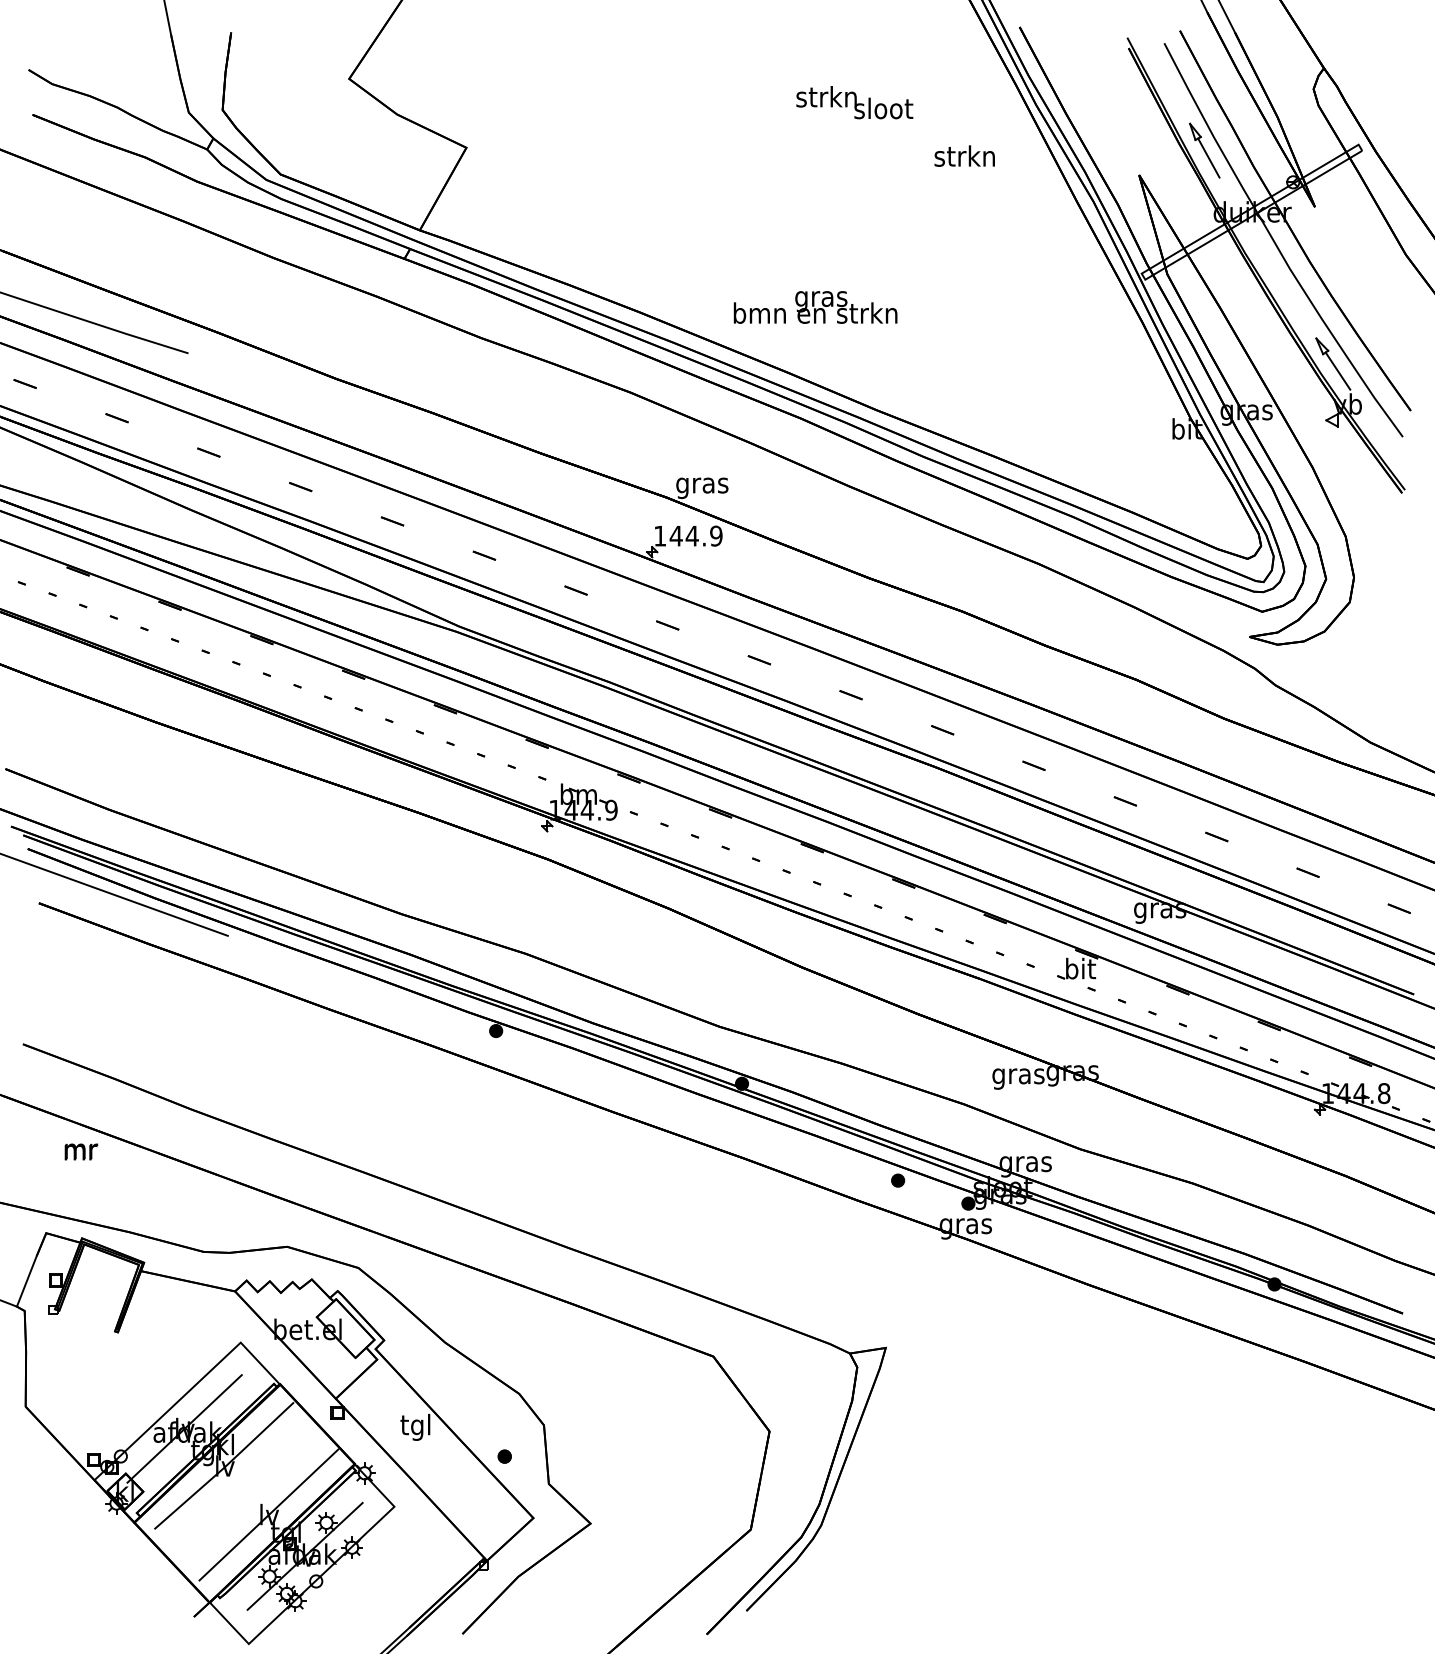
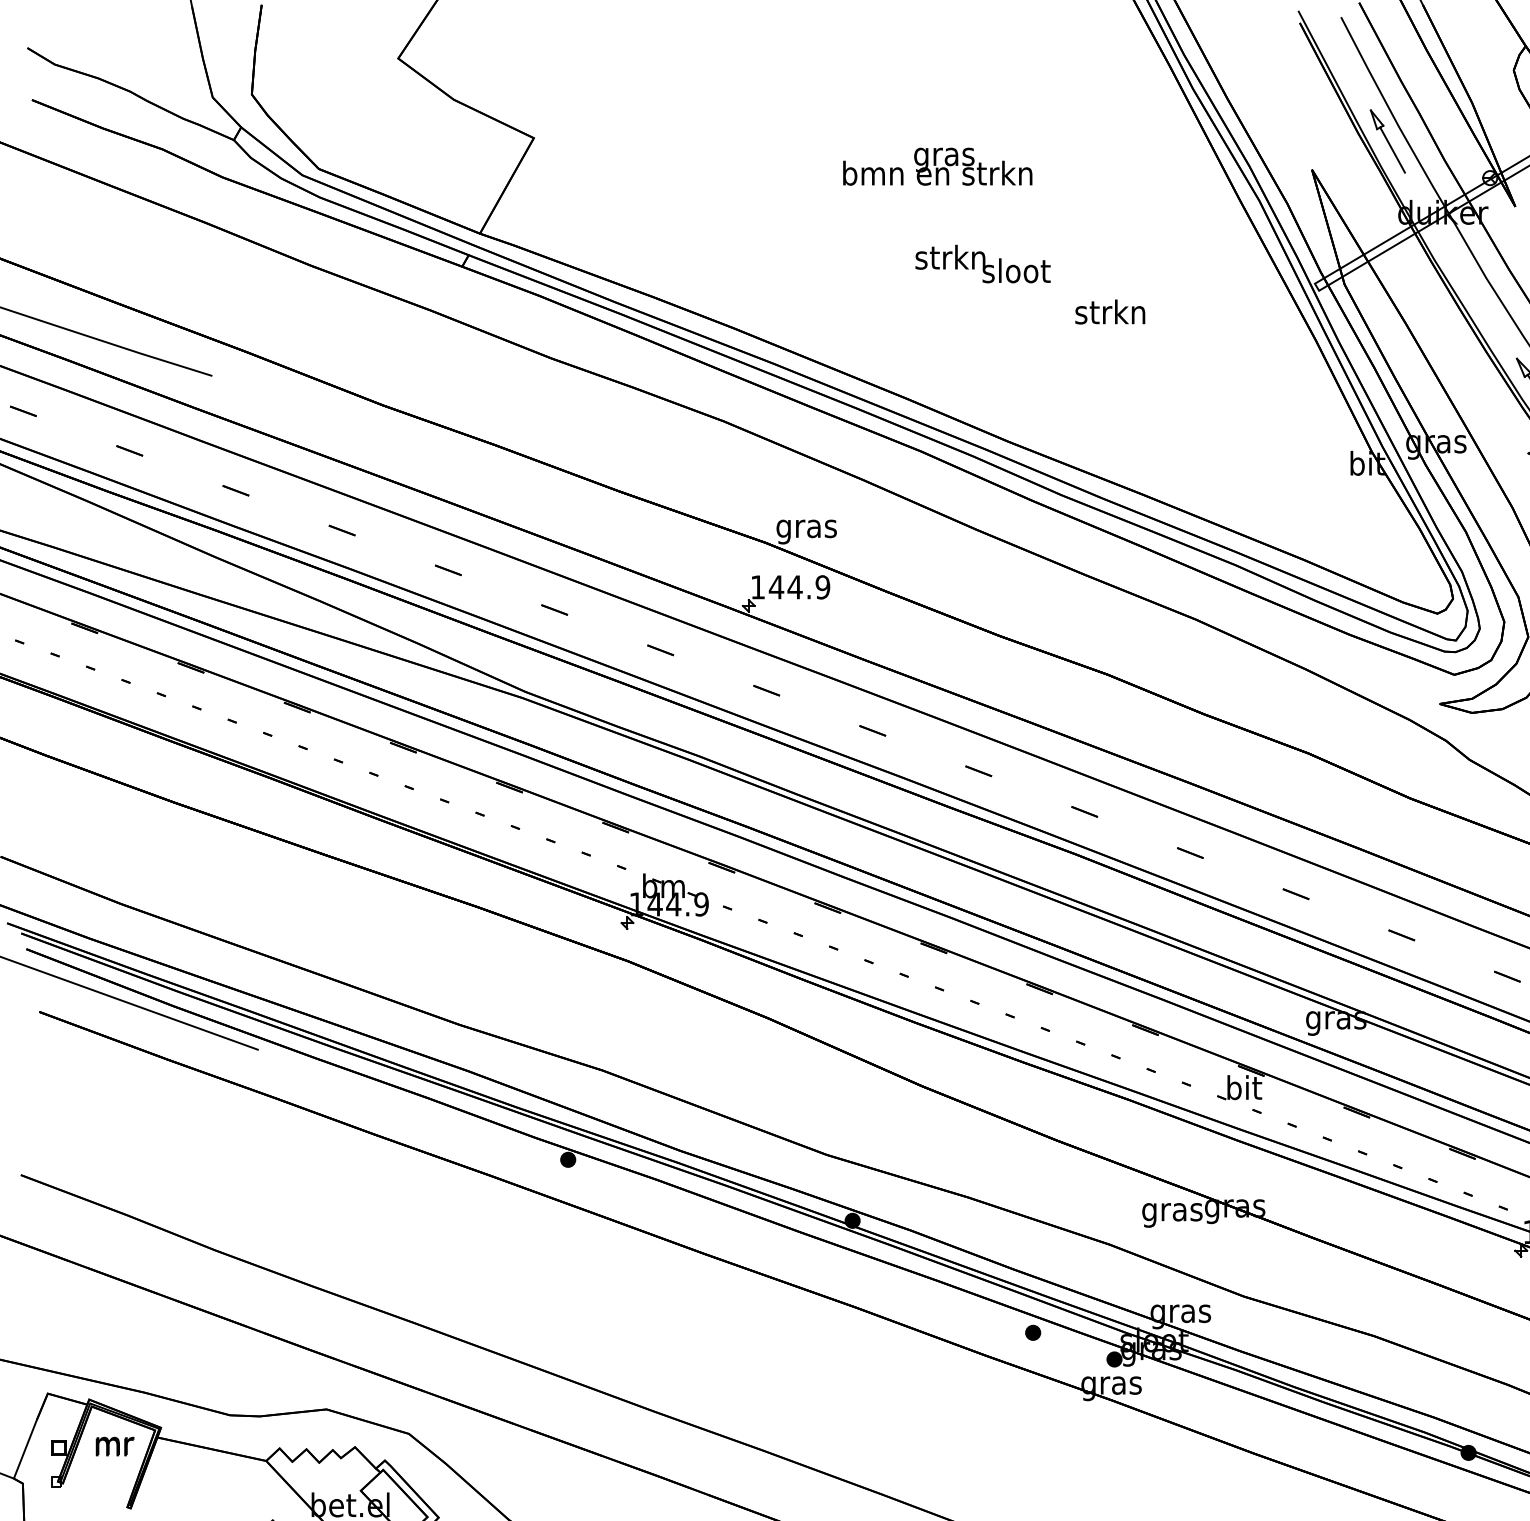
text: (854, 102) -> (982, 263), moved
text: (964, 155) -> (1109, 311), moved
text: (815, 307) -> (937, 166), moved
text: (81, 1151) -> (115, 1446), moved

